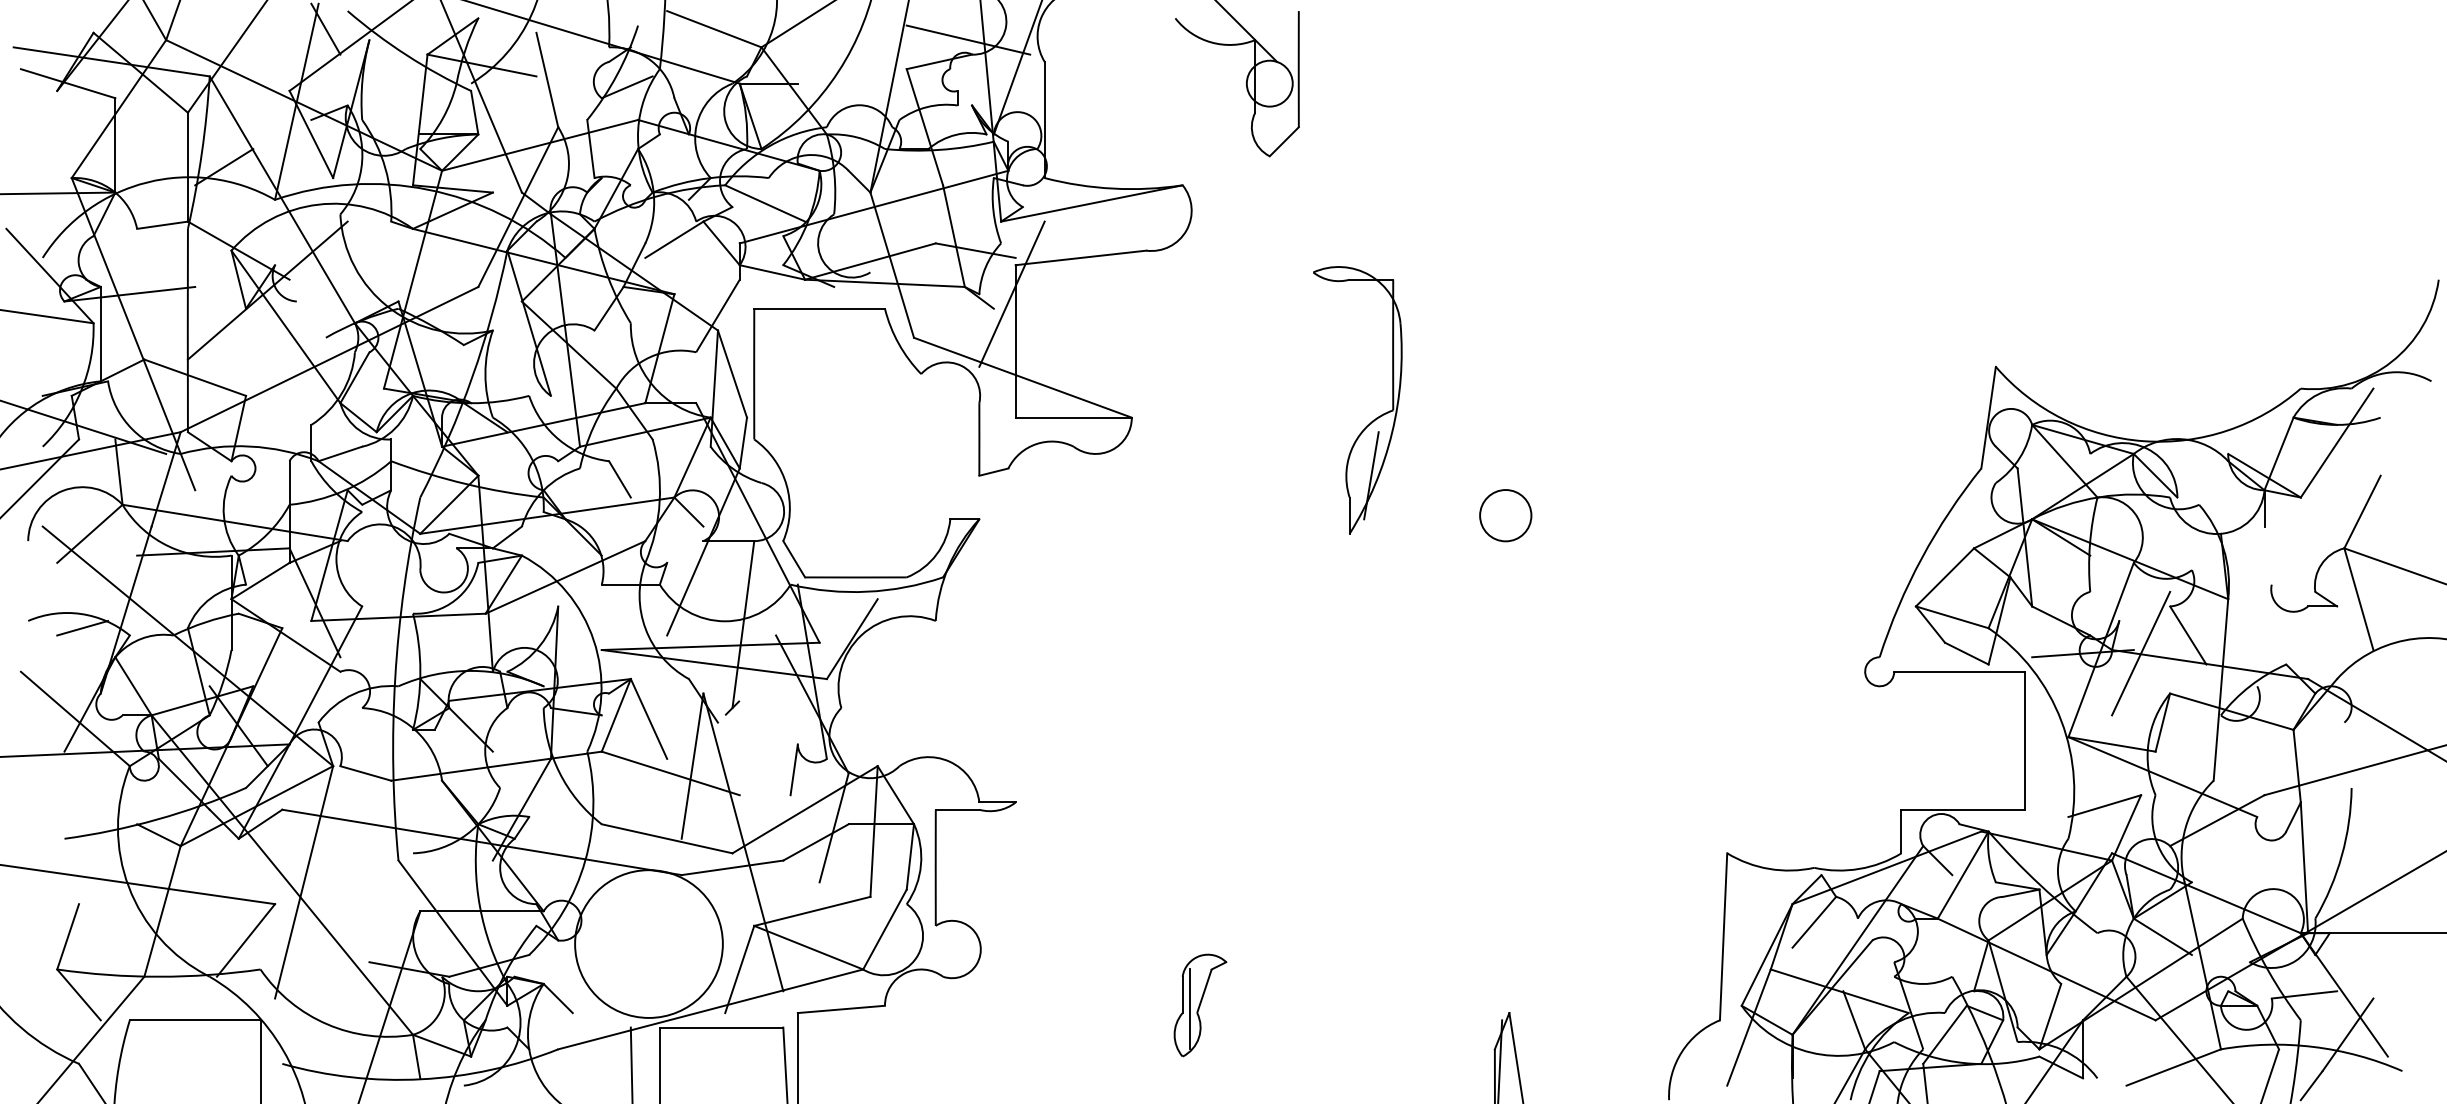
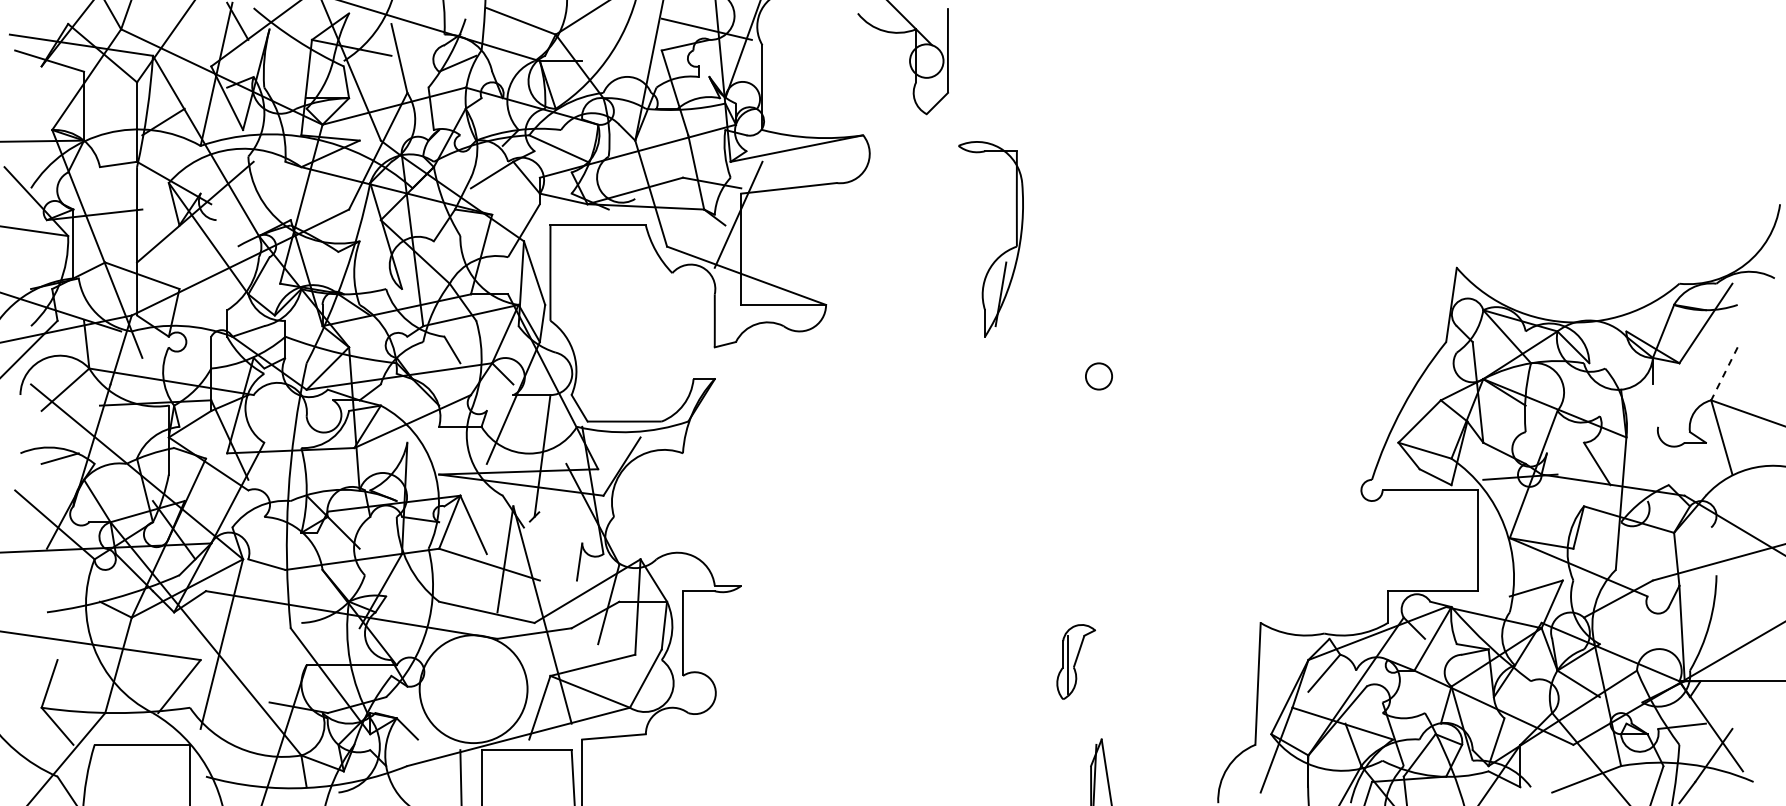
part: (1370, 421) -> (1000, 254), moved
line: (2362, 511) -> (1724, 373), solid -> dashed
circle: (1505, 515) -> (1098, 376), size x0.7
line: (2140, 654) -> (1562, 477), removed
part: (1199, 1004) -> (1075, 661), moved

